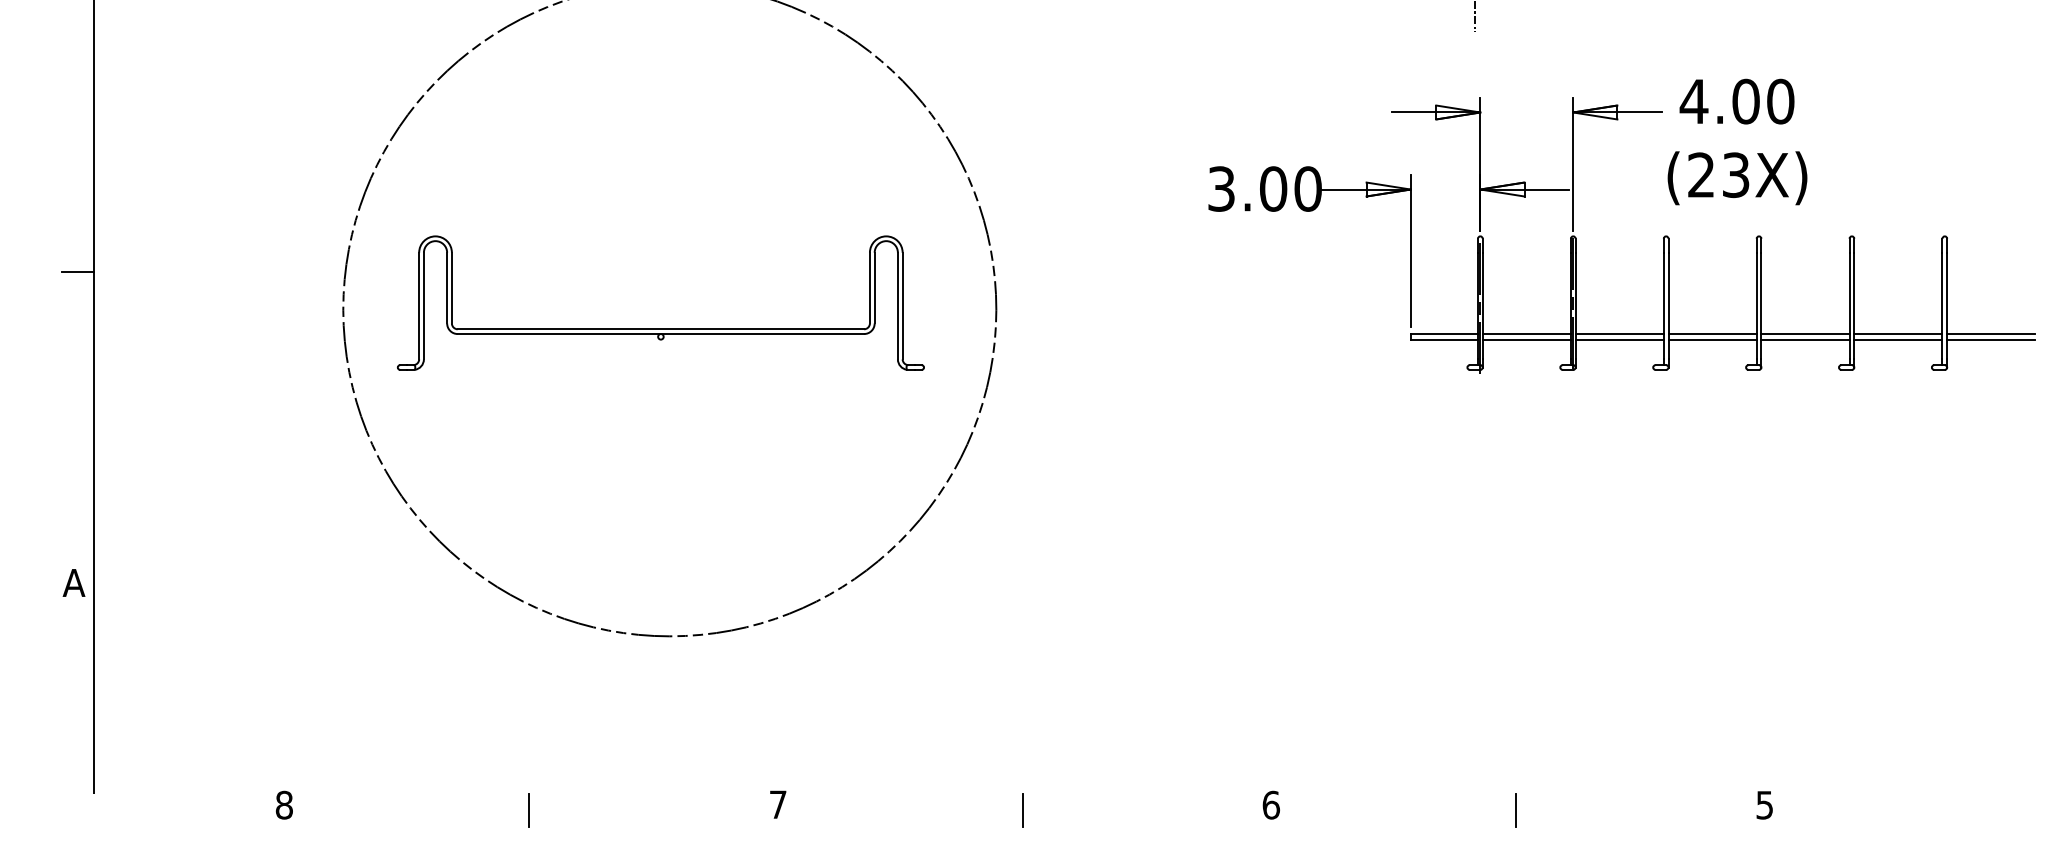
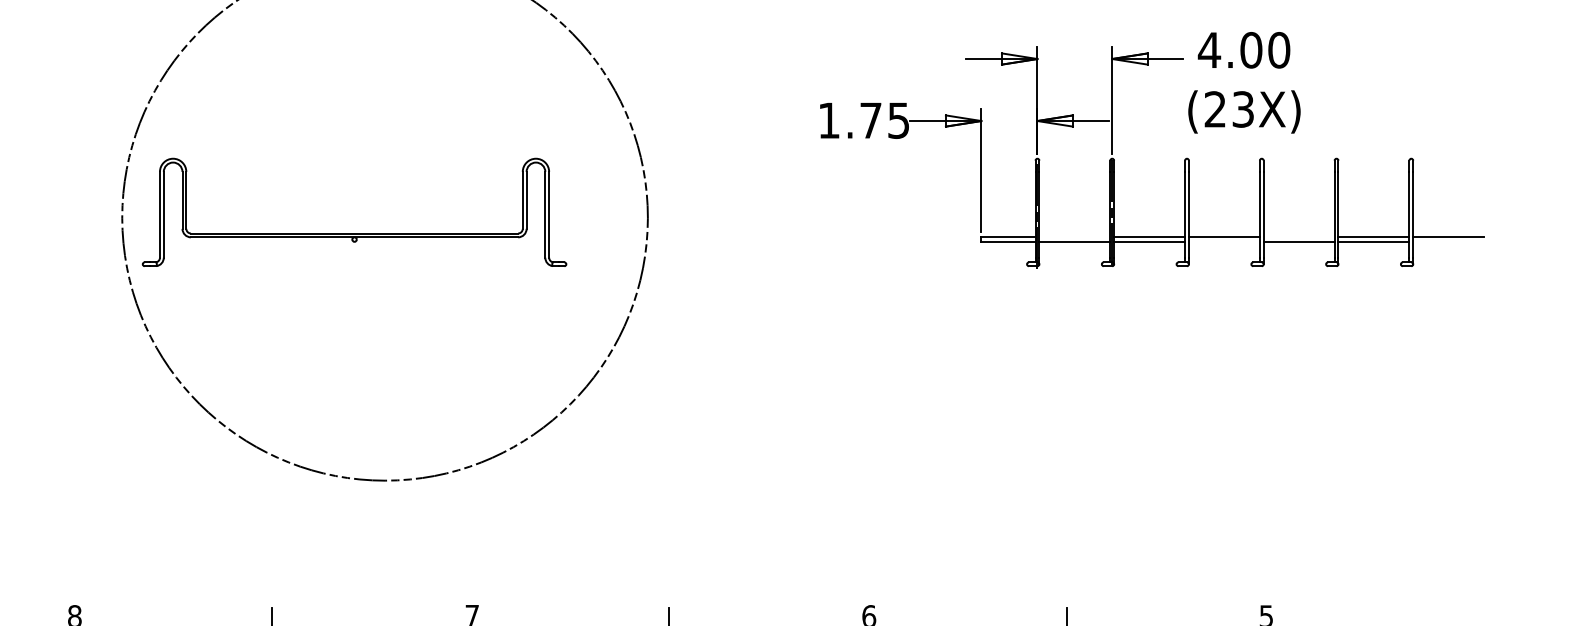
text: (1264, 188) -> (863, 120), 3.00 -> 1.75
part: (660, 328) -> (354, 232), moved
line: (1526, 334) -> (1074, 237), removed
line: (1805, 334) -> (1299, 237), removed
line: (1712, 339) -> (1224, 241), removed
line: (1991, 339) -> (1448, 241), removed

